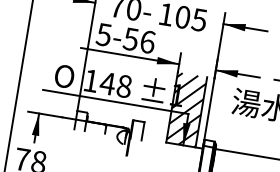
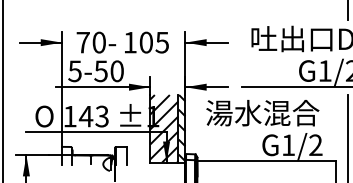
text: (146, 42) -> (116, 71), 5-56 -> 5-50
text: (123, 86) -> (101, 116), 148 -> 143
hatch: (204, 112) -> (181, 128), added

